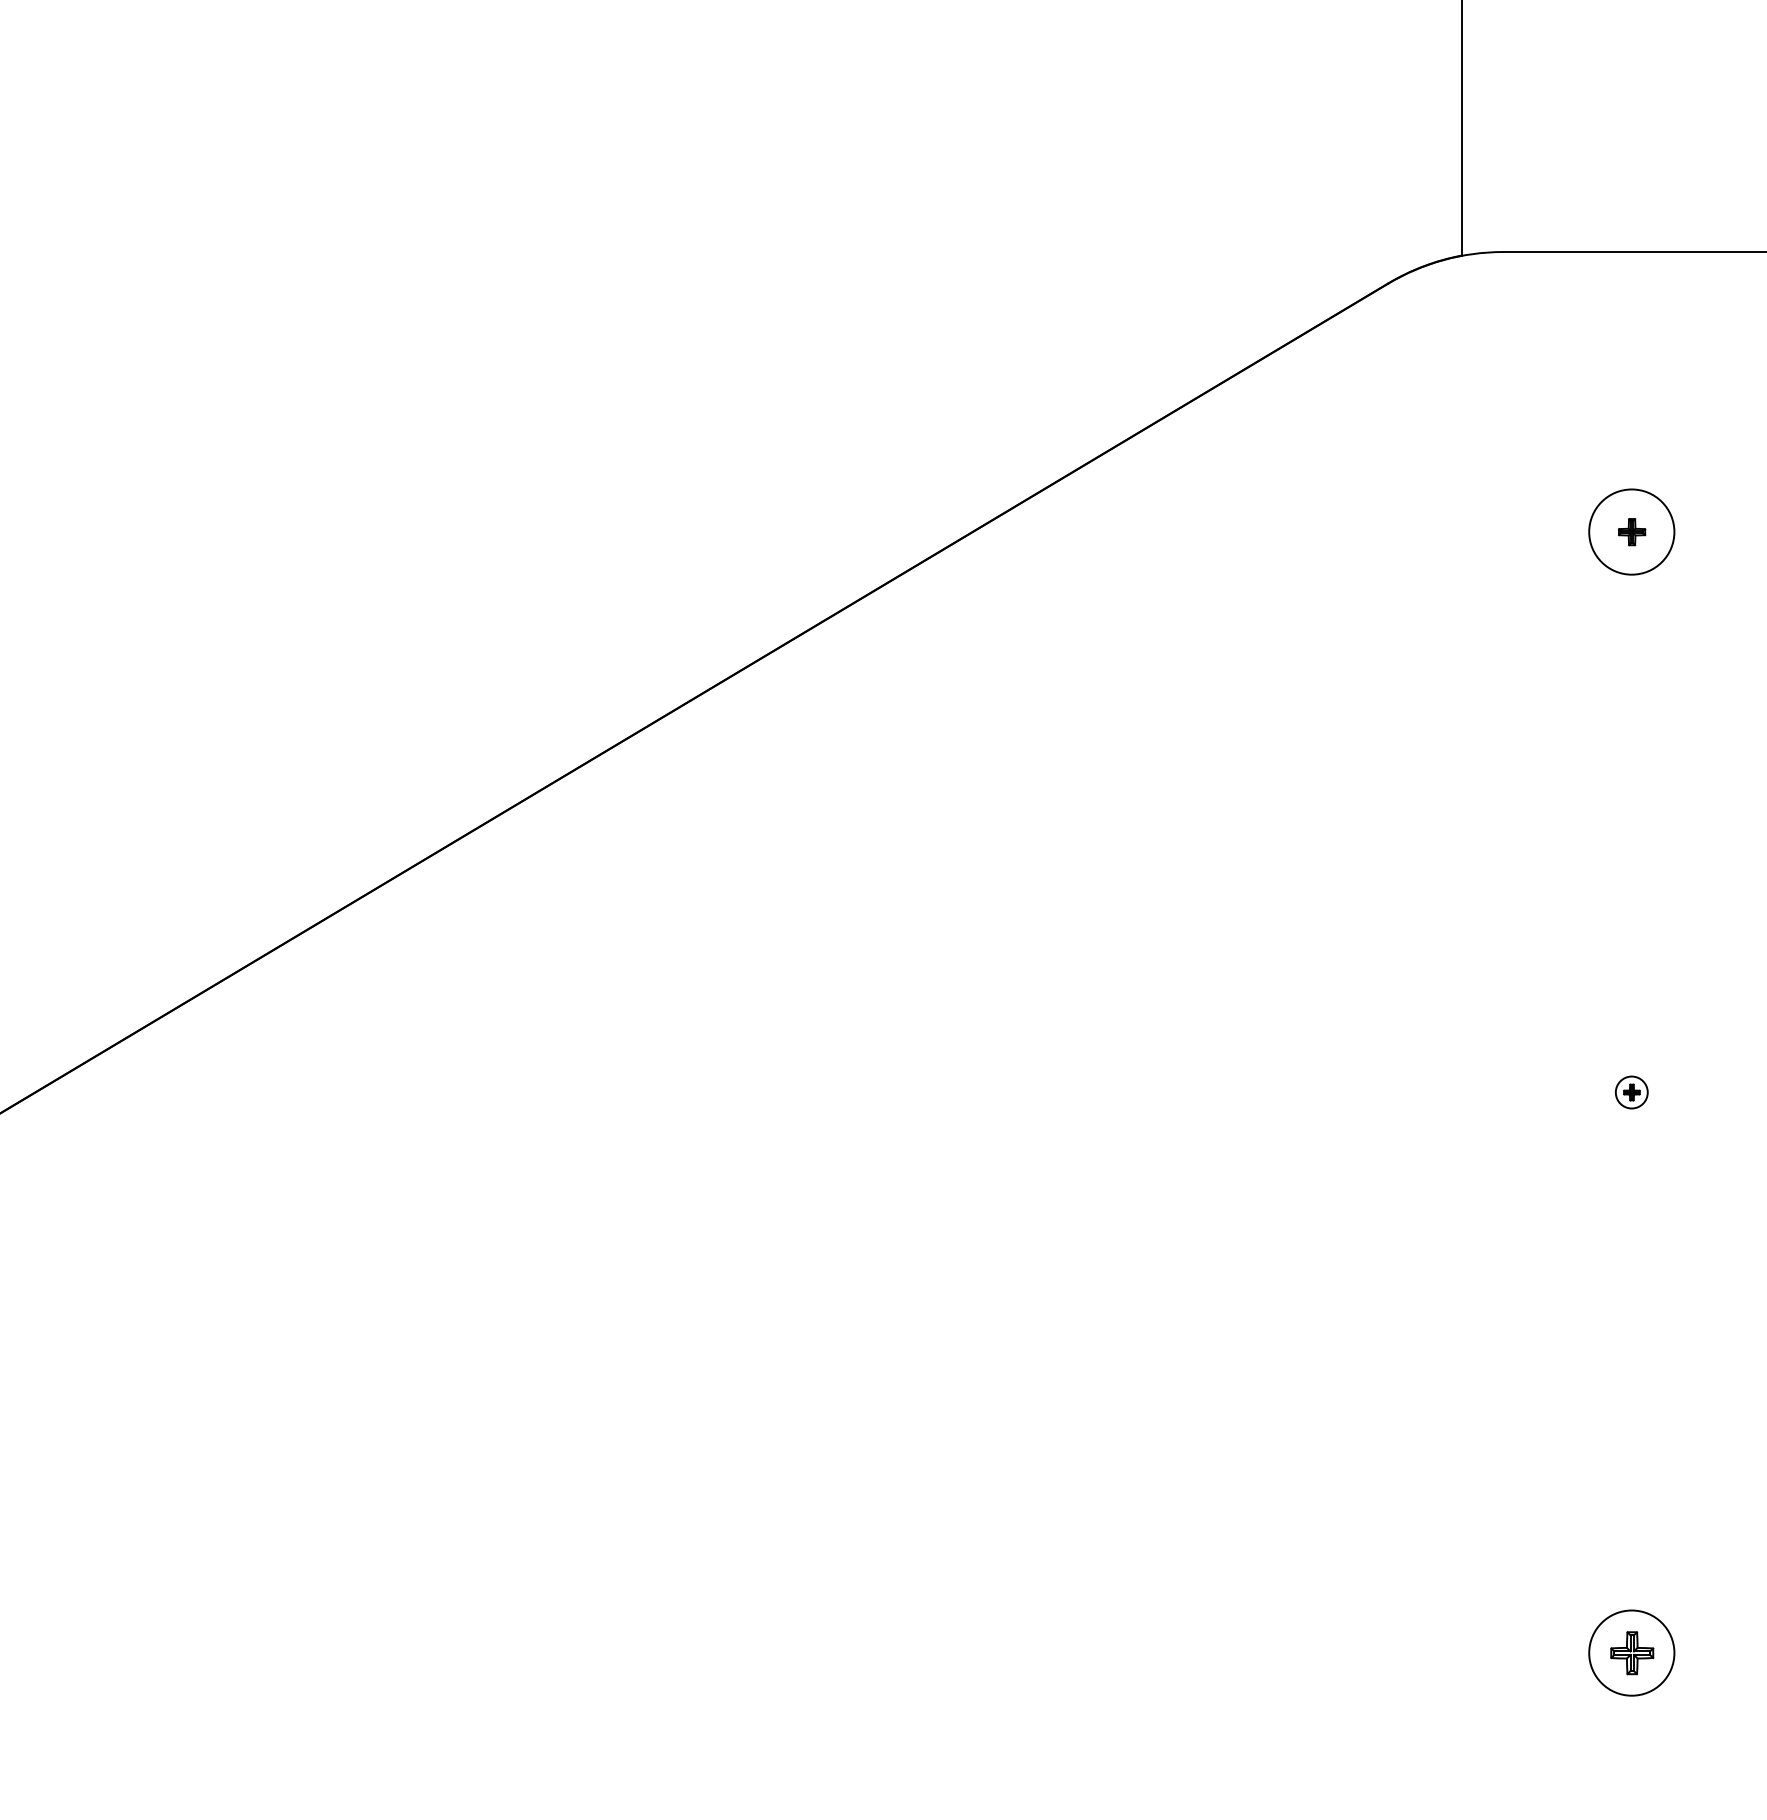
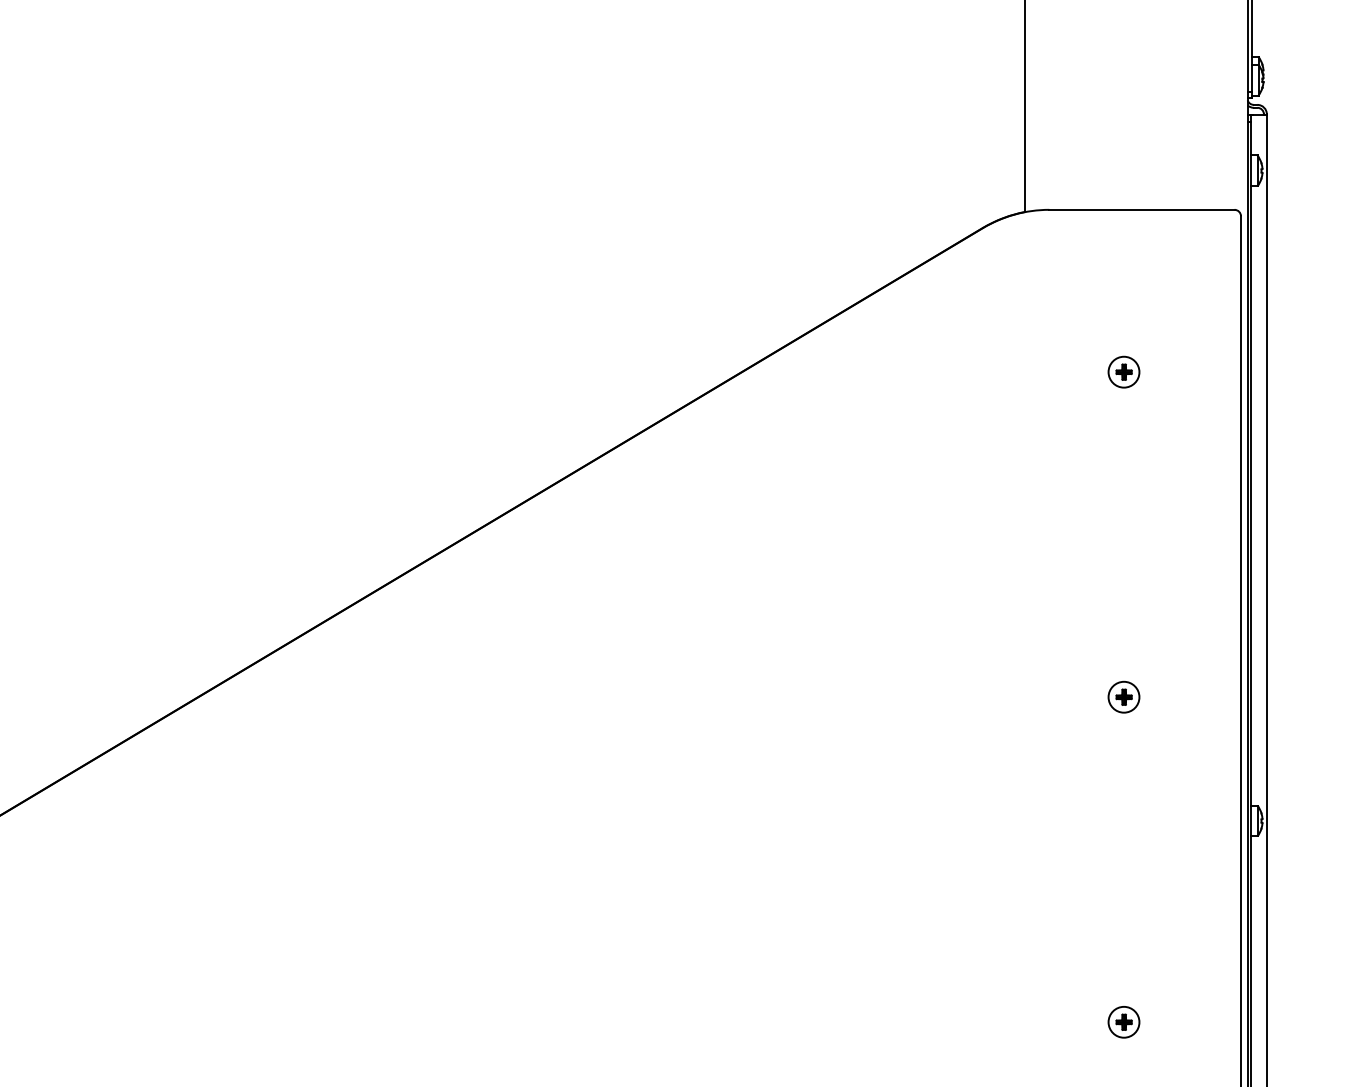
circle: (1630, 530) -> (1123, 371), size x0.62
part: (1630, 1091) -> (1123, 696), size x1.67
part: (1630, 1653) -> (1123, 1022), size x0.62

